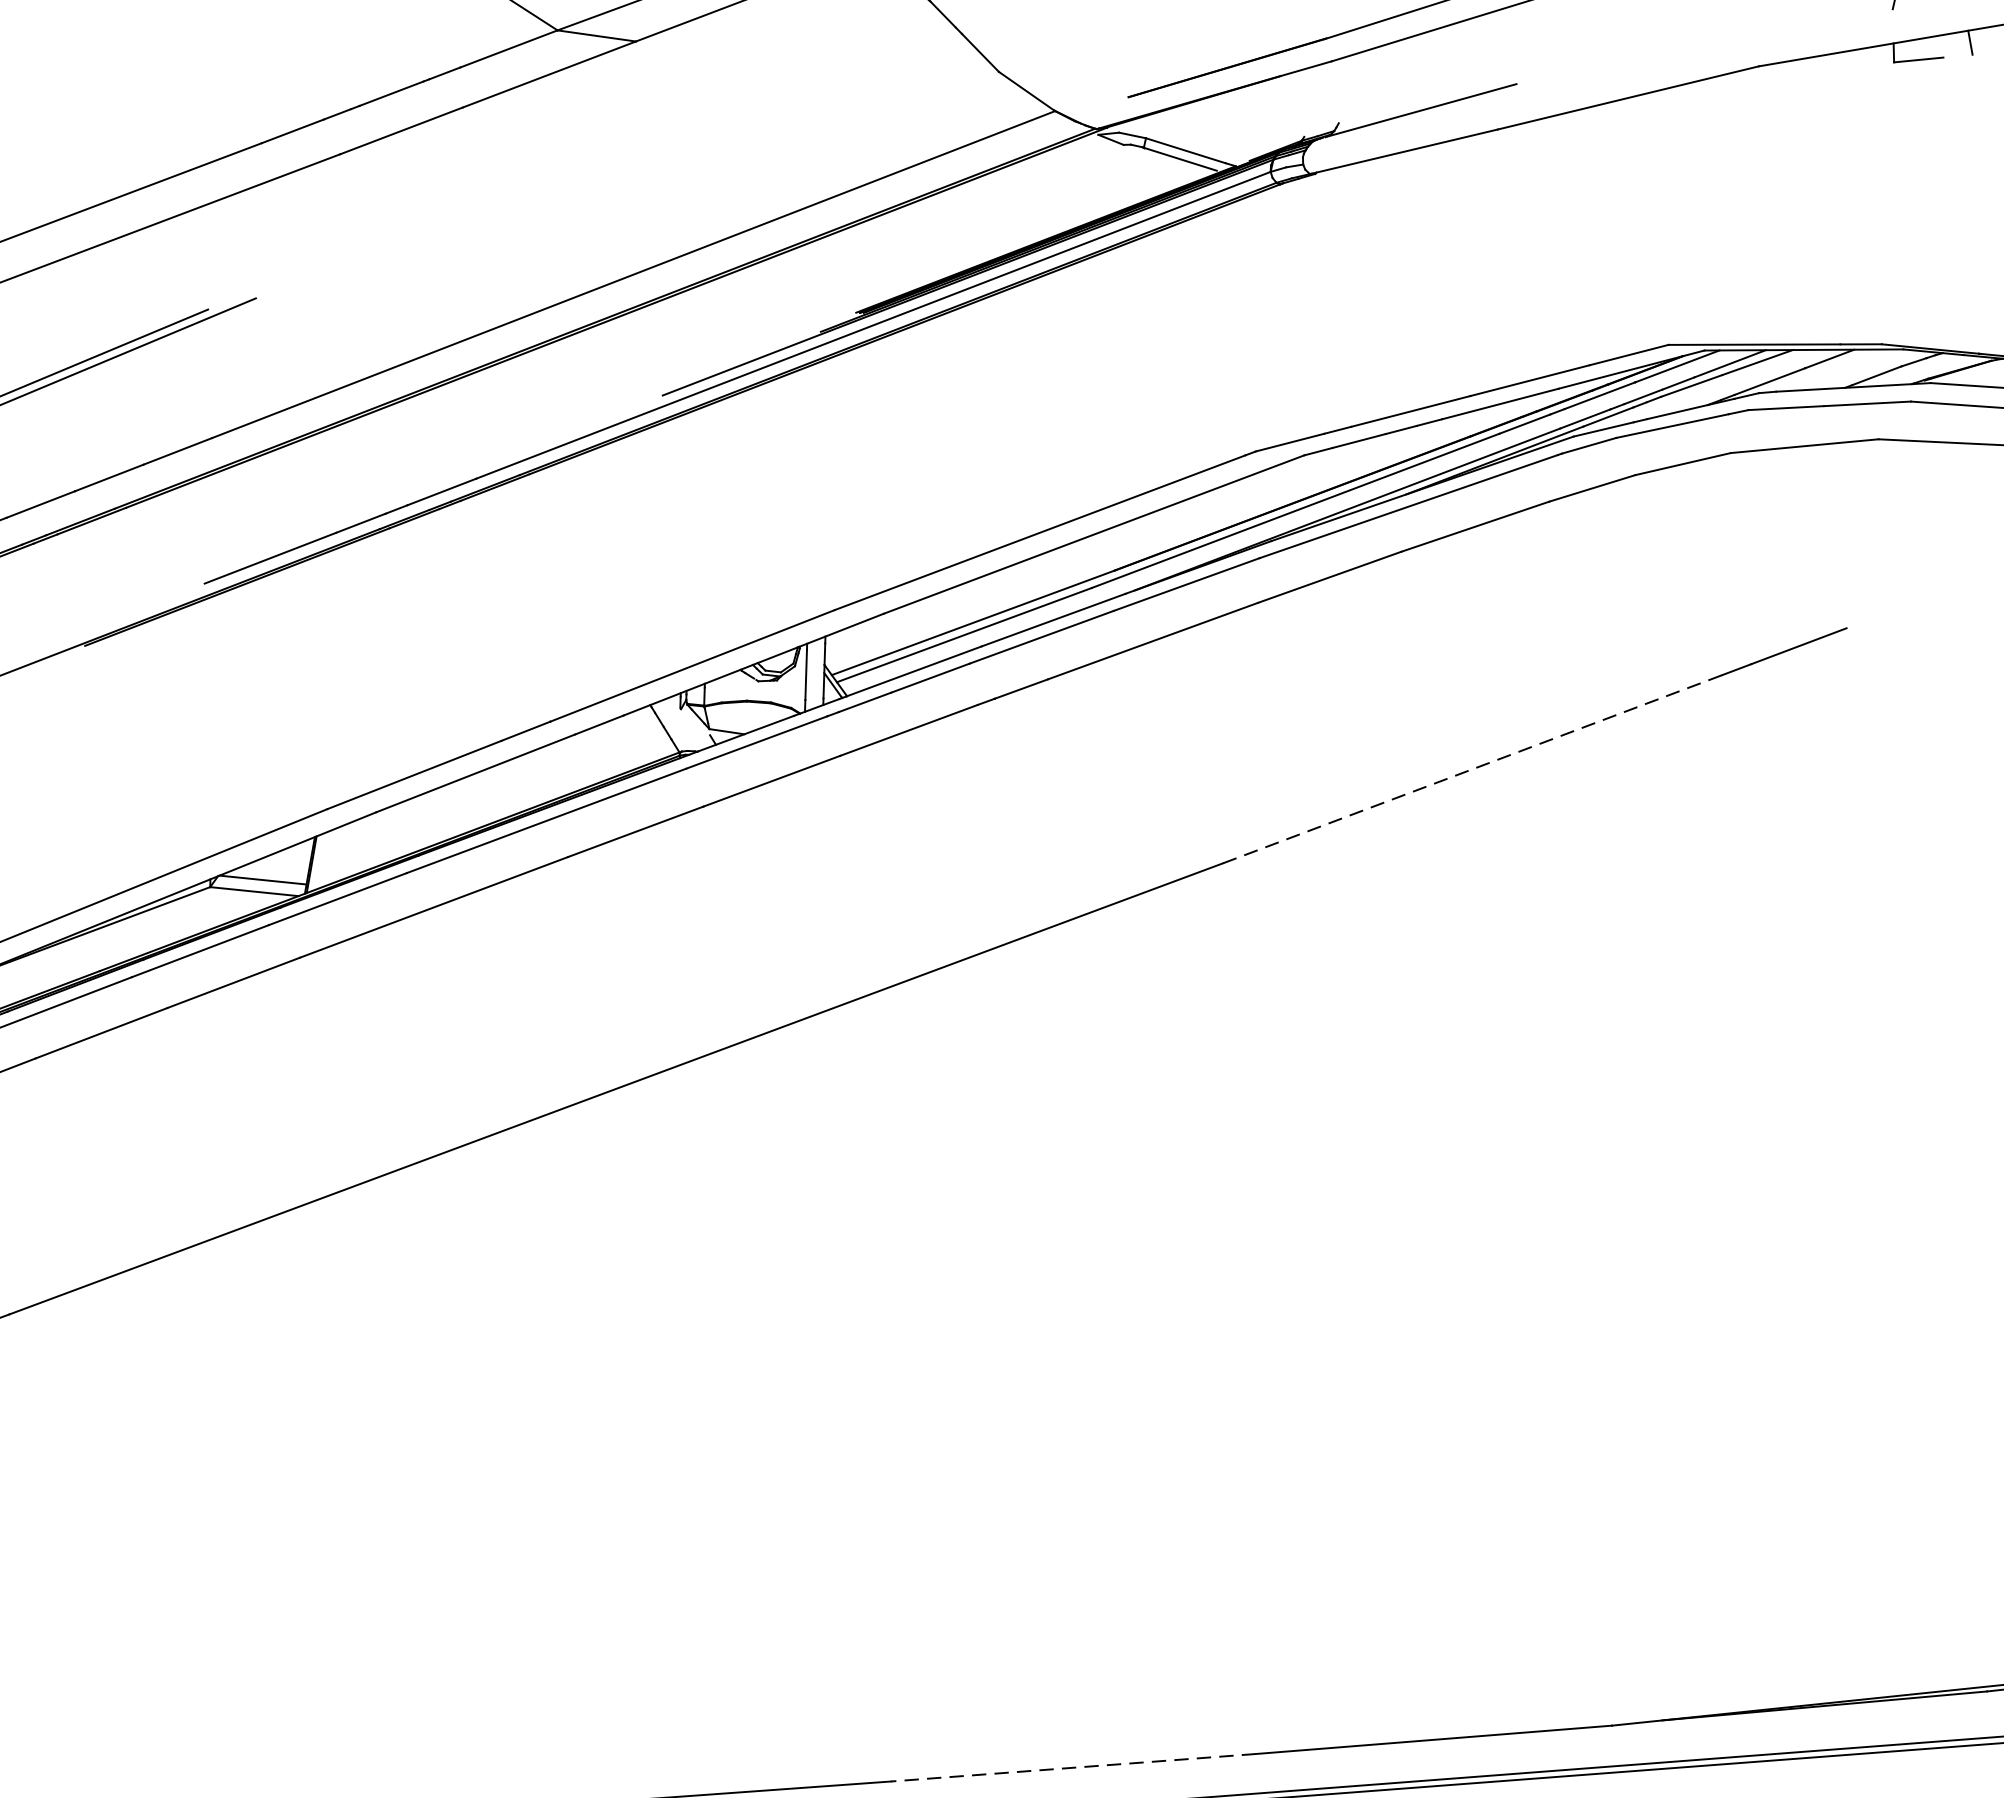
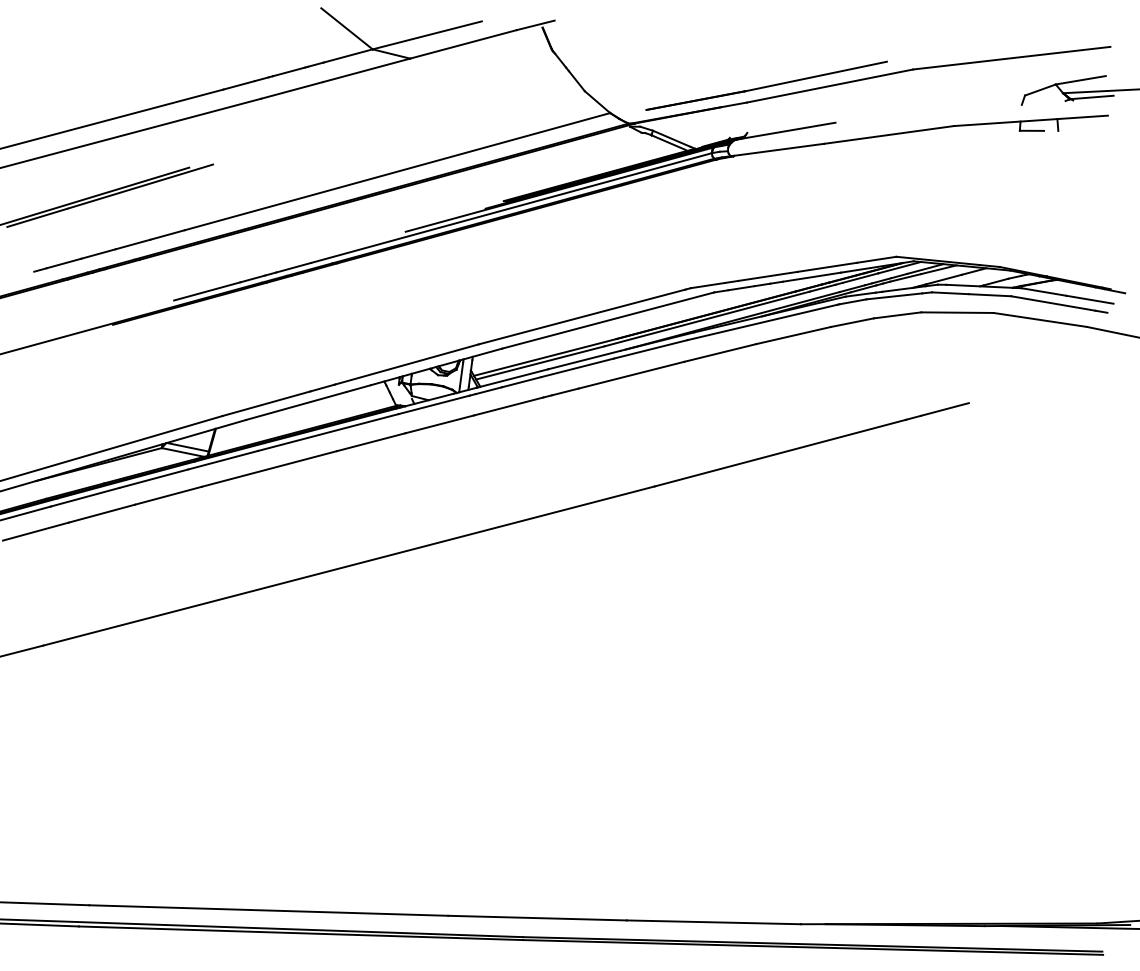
line: (1472, 770) -> (780, 453), dashed -> solid
line: (1073, 1768) -> (537, 918), dashed -> solid

